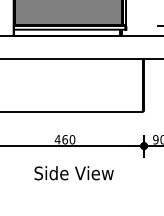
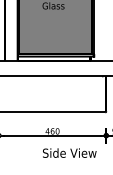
text: (73, 172) -> (69, 152), moved

